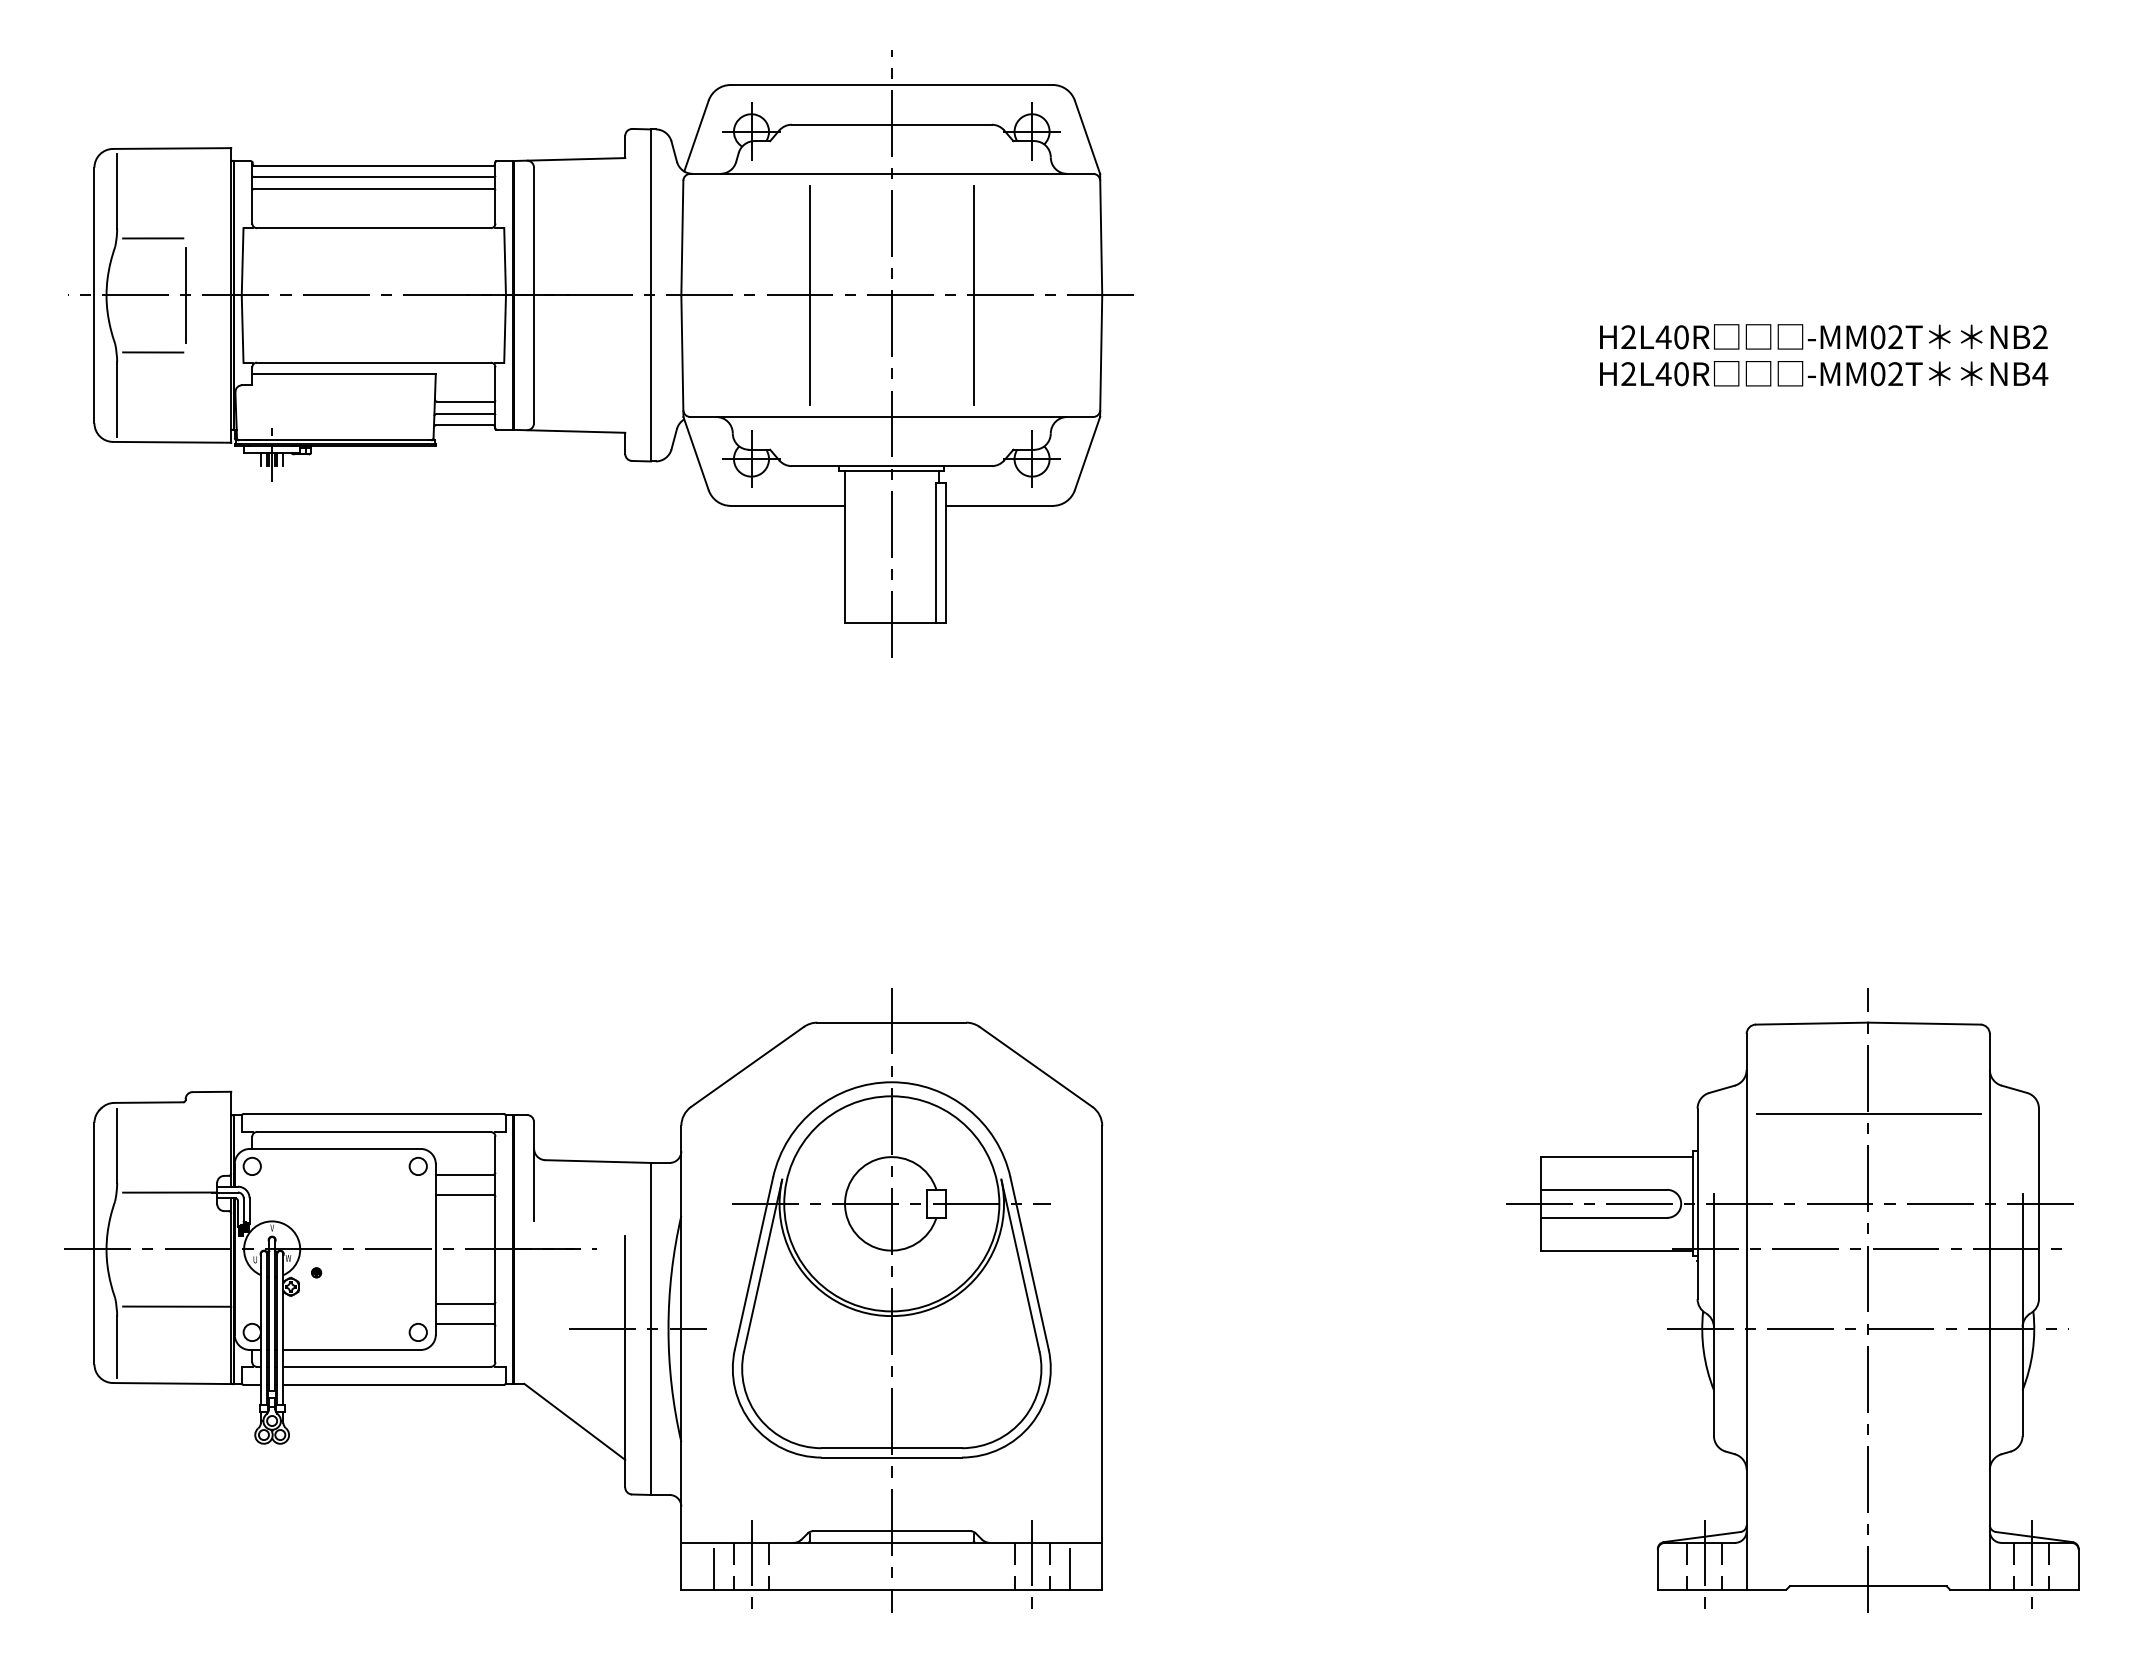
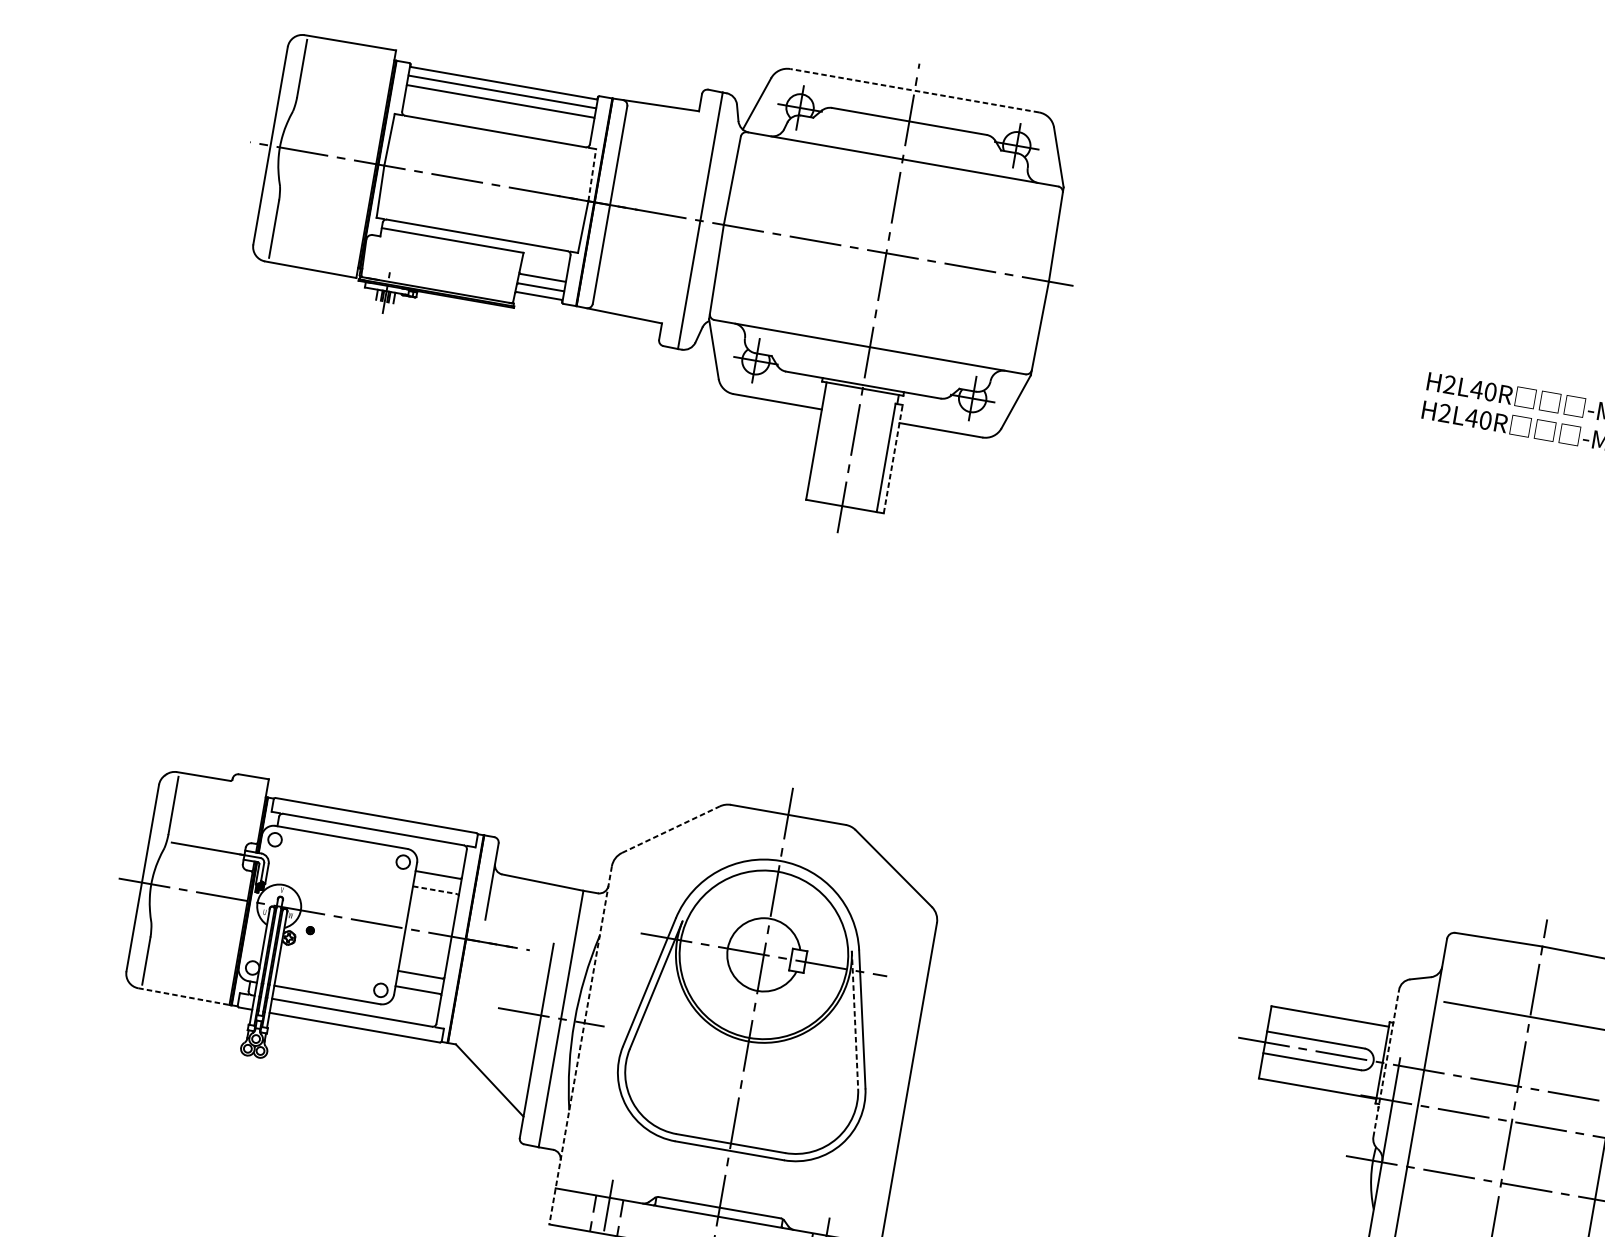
line: (891, 85) -> (914, 91), solid -> dashed
line: (153, 238) -> (323, 109), removed
line: (505, 261) -> (592, 174), solid -> dashed
line: (185, 295) -> (340, 158), removed
line: (809, 295) -> (822, 242), removed
line: (973, 295) -> (949, 264), removed
line: (153, 352) -> (308, 197), removed
line: (945, 552) -> (893, 459), solid -> dashed
line: (747, 1066) -> (671, 829), solid -> dashed
line: (464, 1194) -> (435, 890), solid -> dashed
line: (1697, 1203) -> (1386, 1063), solid -> dashed
line: (1020, 1265) -> (855, 1019), solid -> dashed
line: (177, 1306) -> (198, 937), removed
line: (681, 1357) -> (580, 1045), solid -> dashed
line: (172, 1383) -> (184, 996), solid -> dashed
line: (714, 1569) -> (577, 1213), removed

